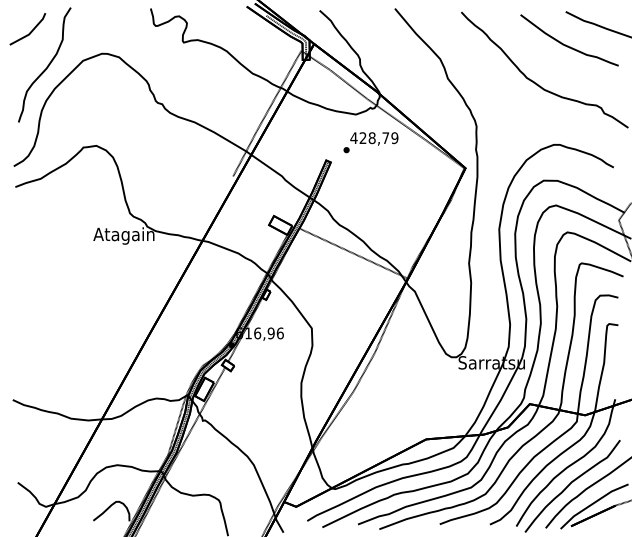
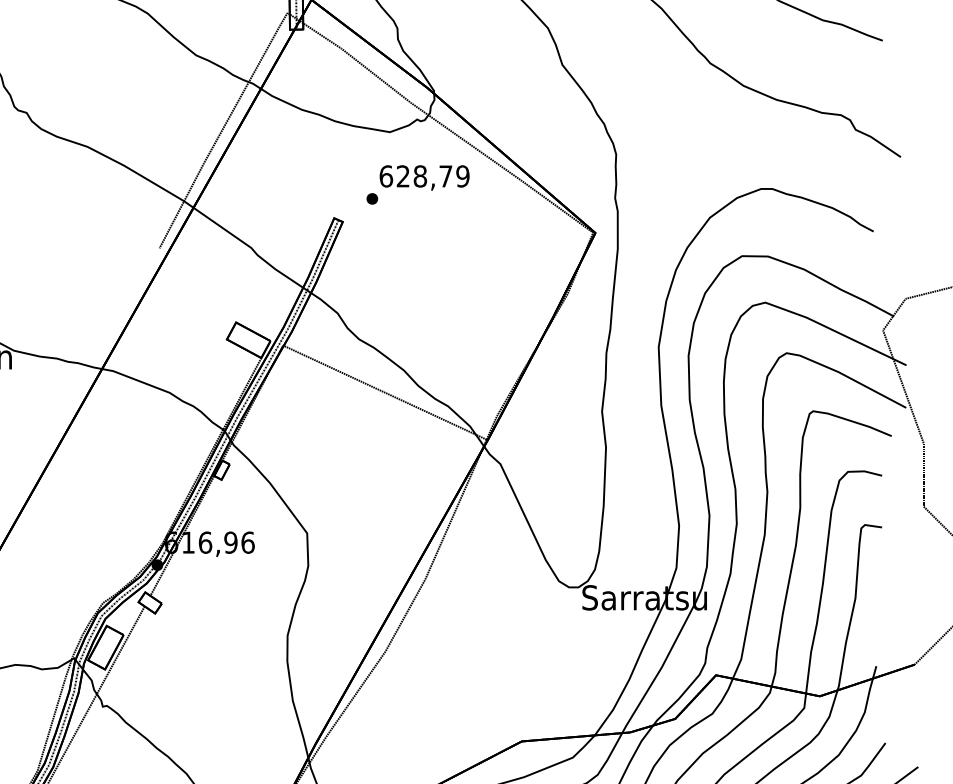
text: (353, 138) -> (385, 177), 428,79 -> 628,79

